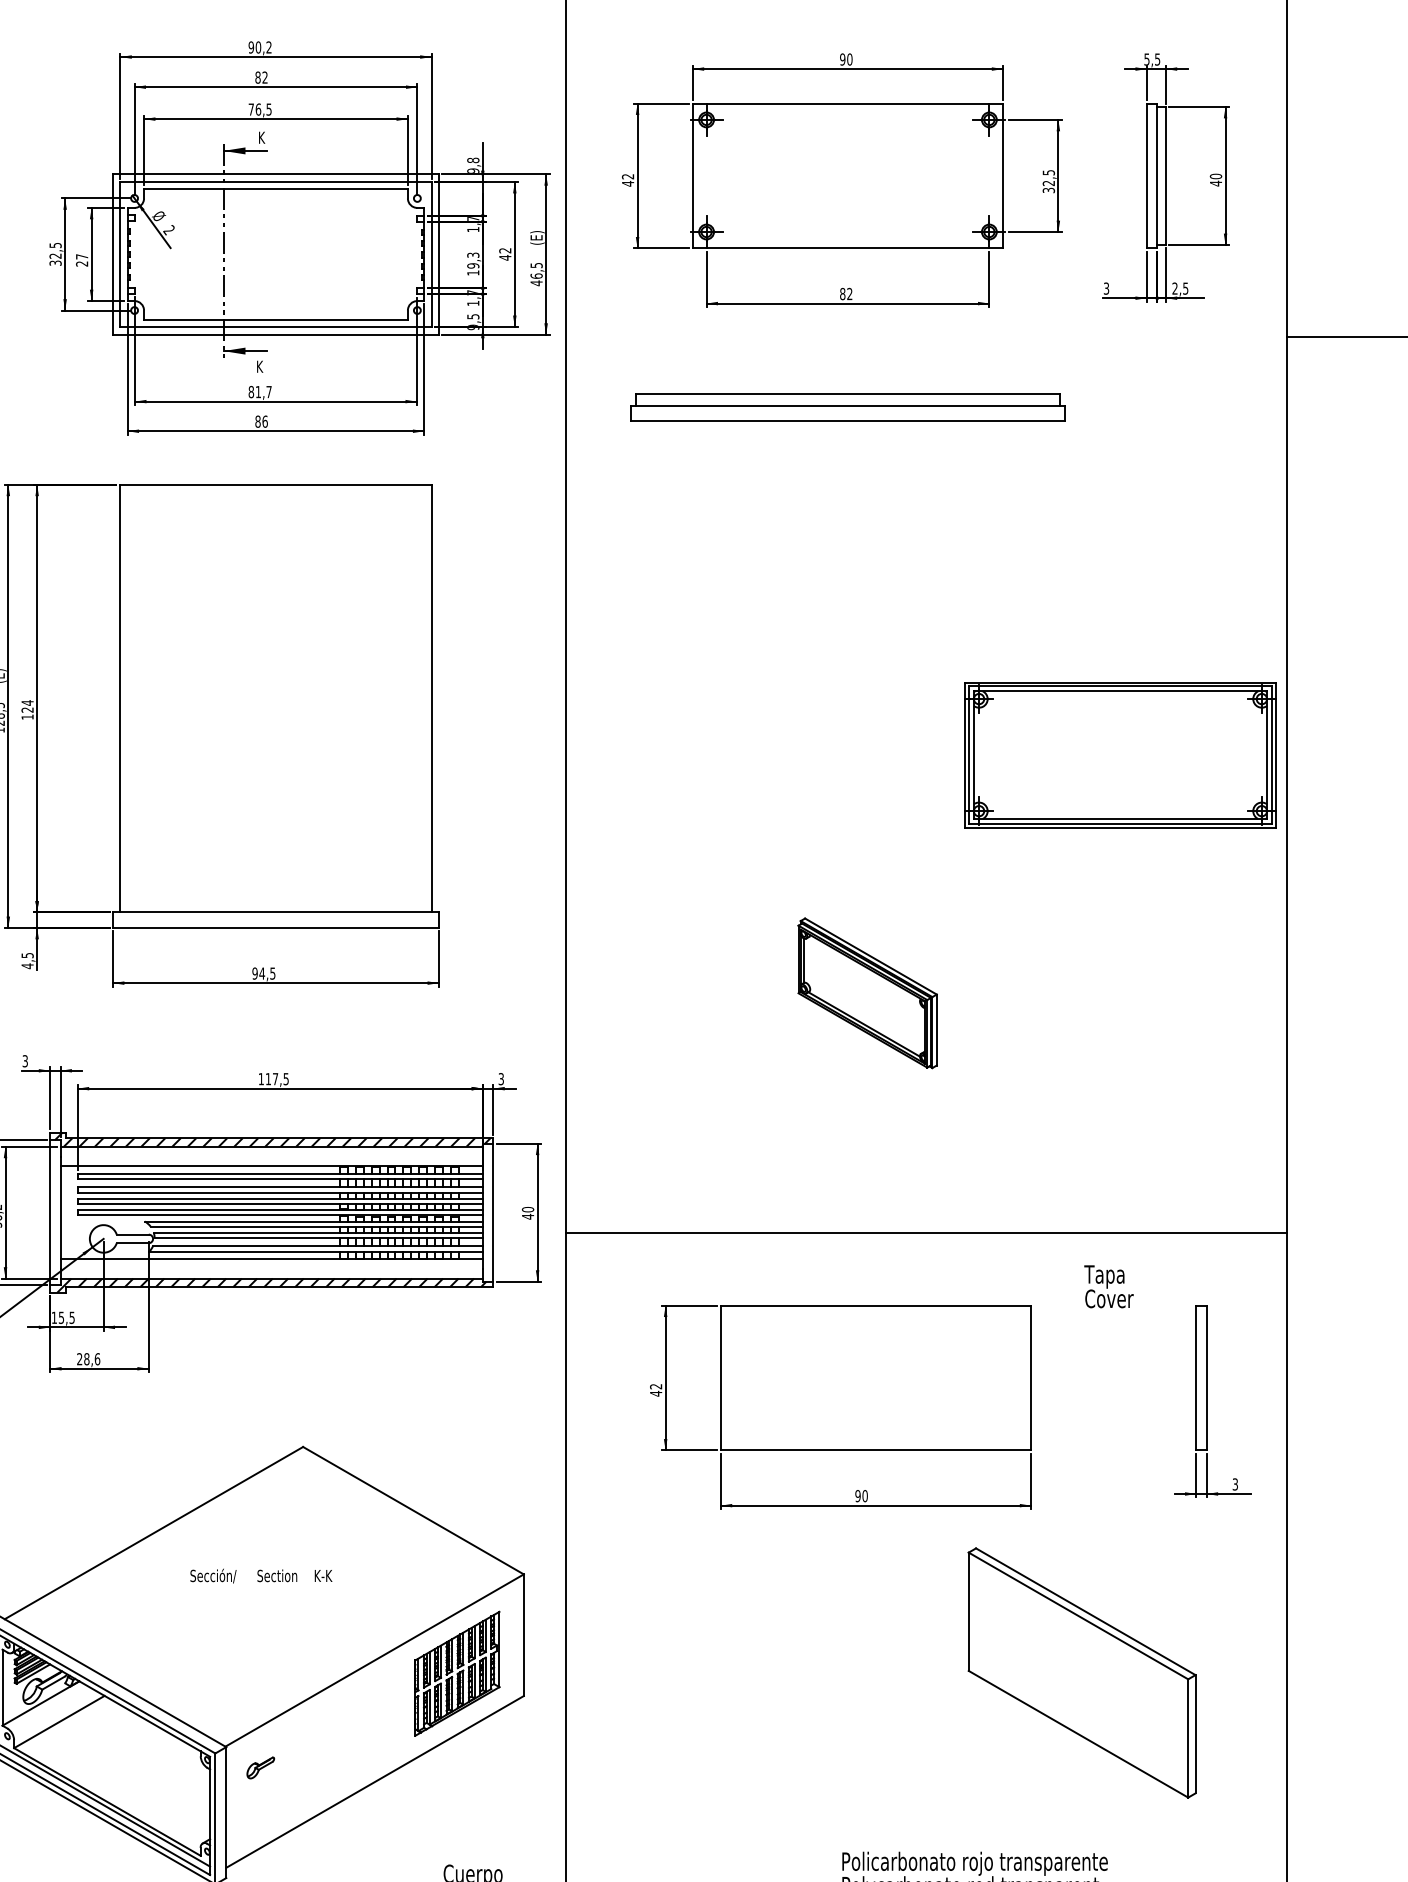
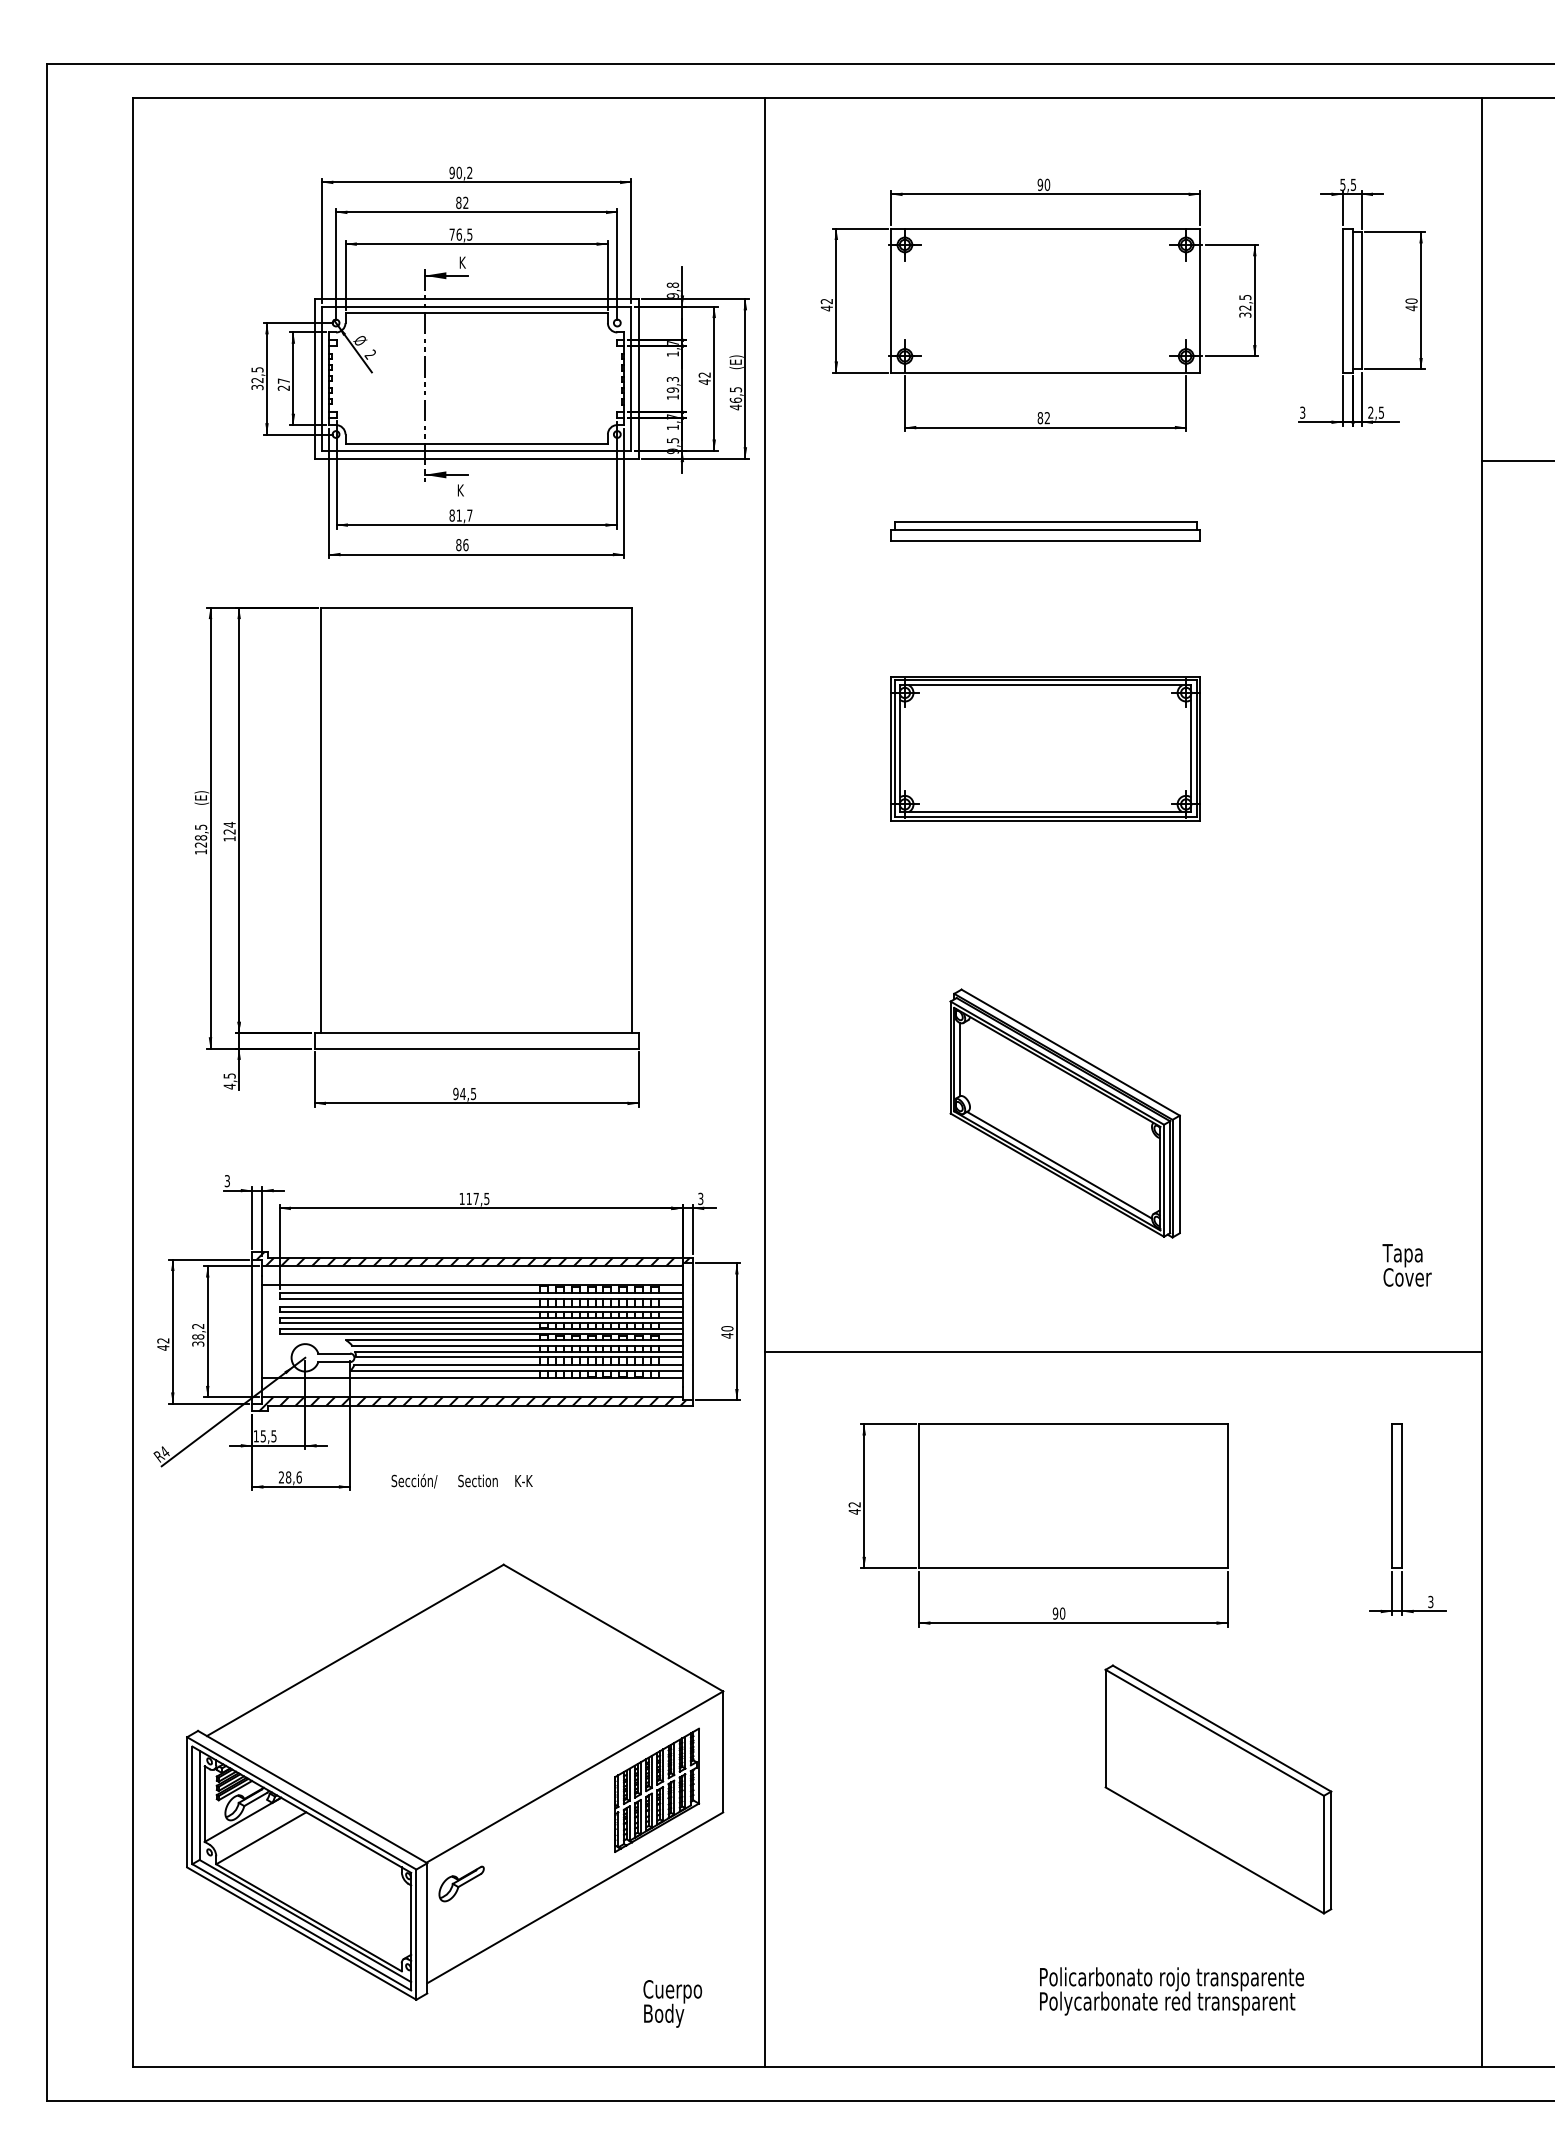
part: (847, 408) -> (1045, 531), size x0.71
part: (1120, 754) -> (1045, 748), moved
part: (867, 993) -> (1064, 1113), size x1.67
text: (1108, 1286) -> (1406, 1265), moved
text: (260, 1575) -> (461, 1480), moved
part: (1082, 1672) -> (1218, 1789), moved
part: (260, 1767) -> (461, 1883), size x1.67

